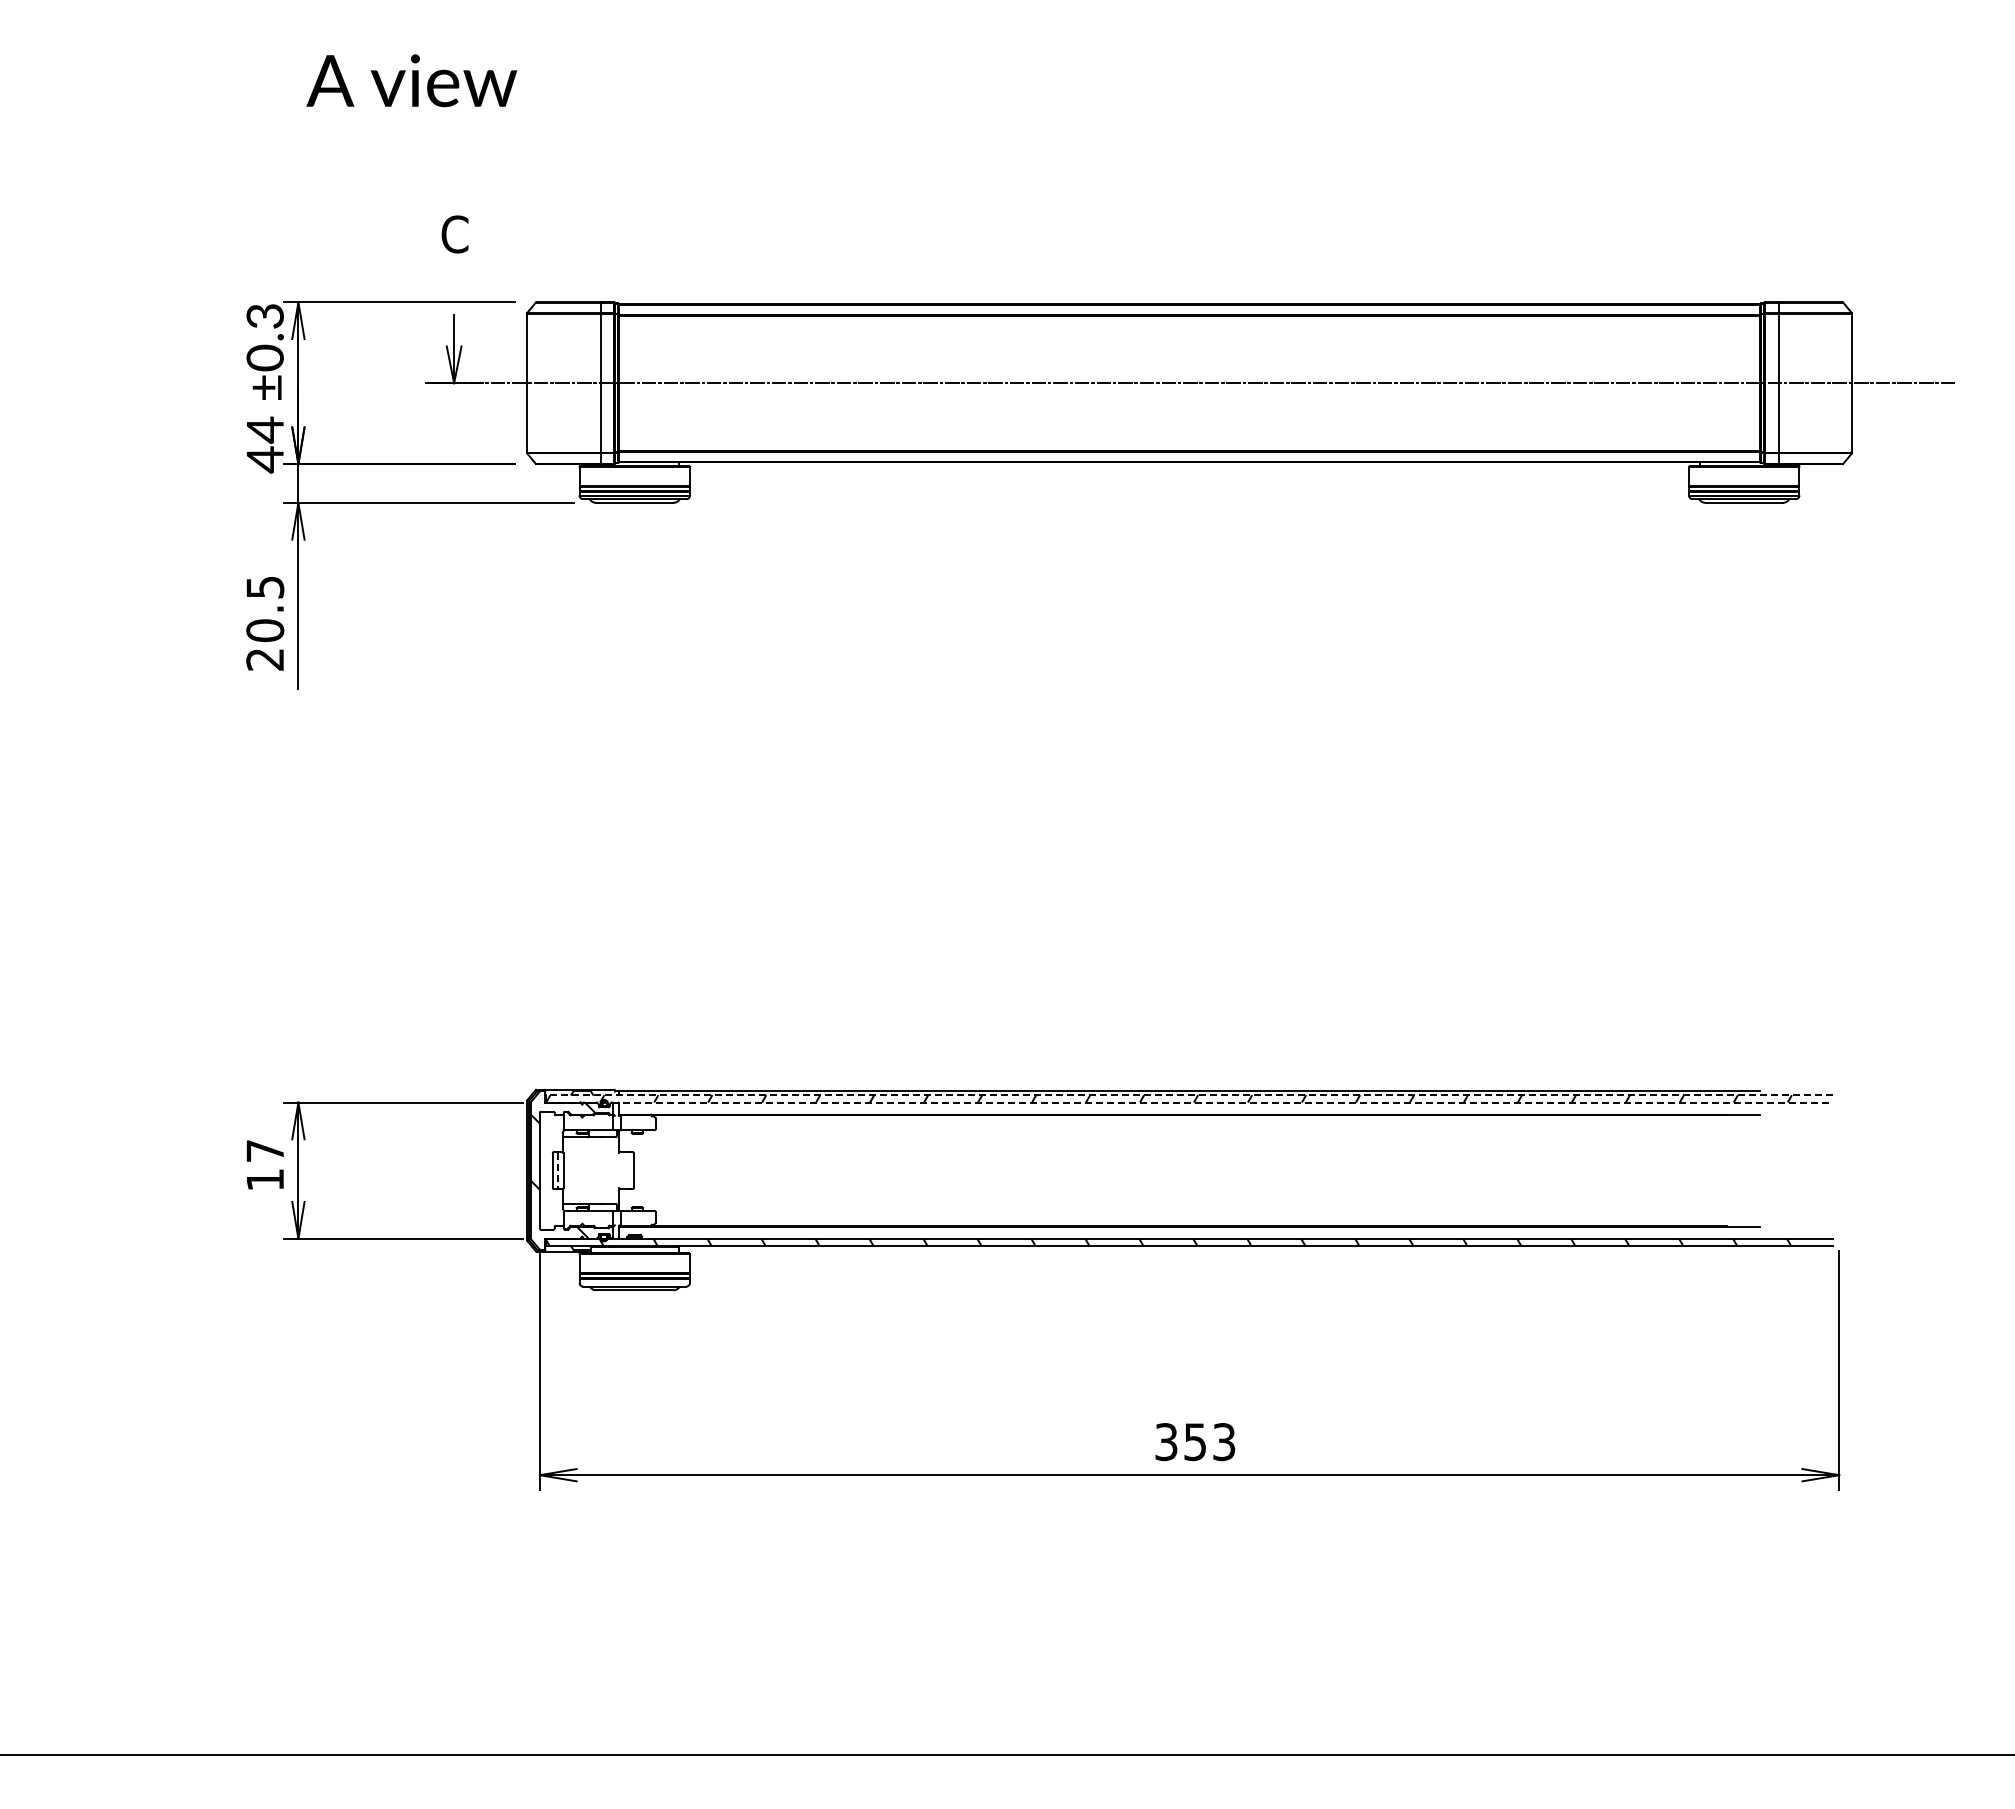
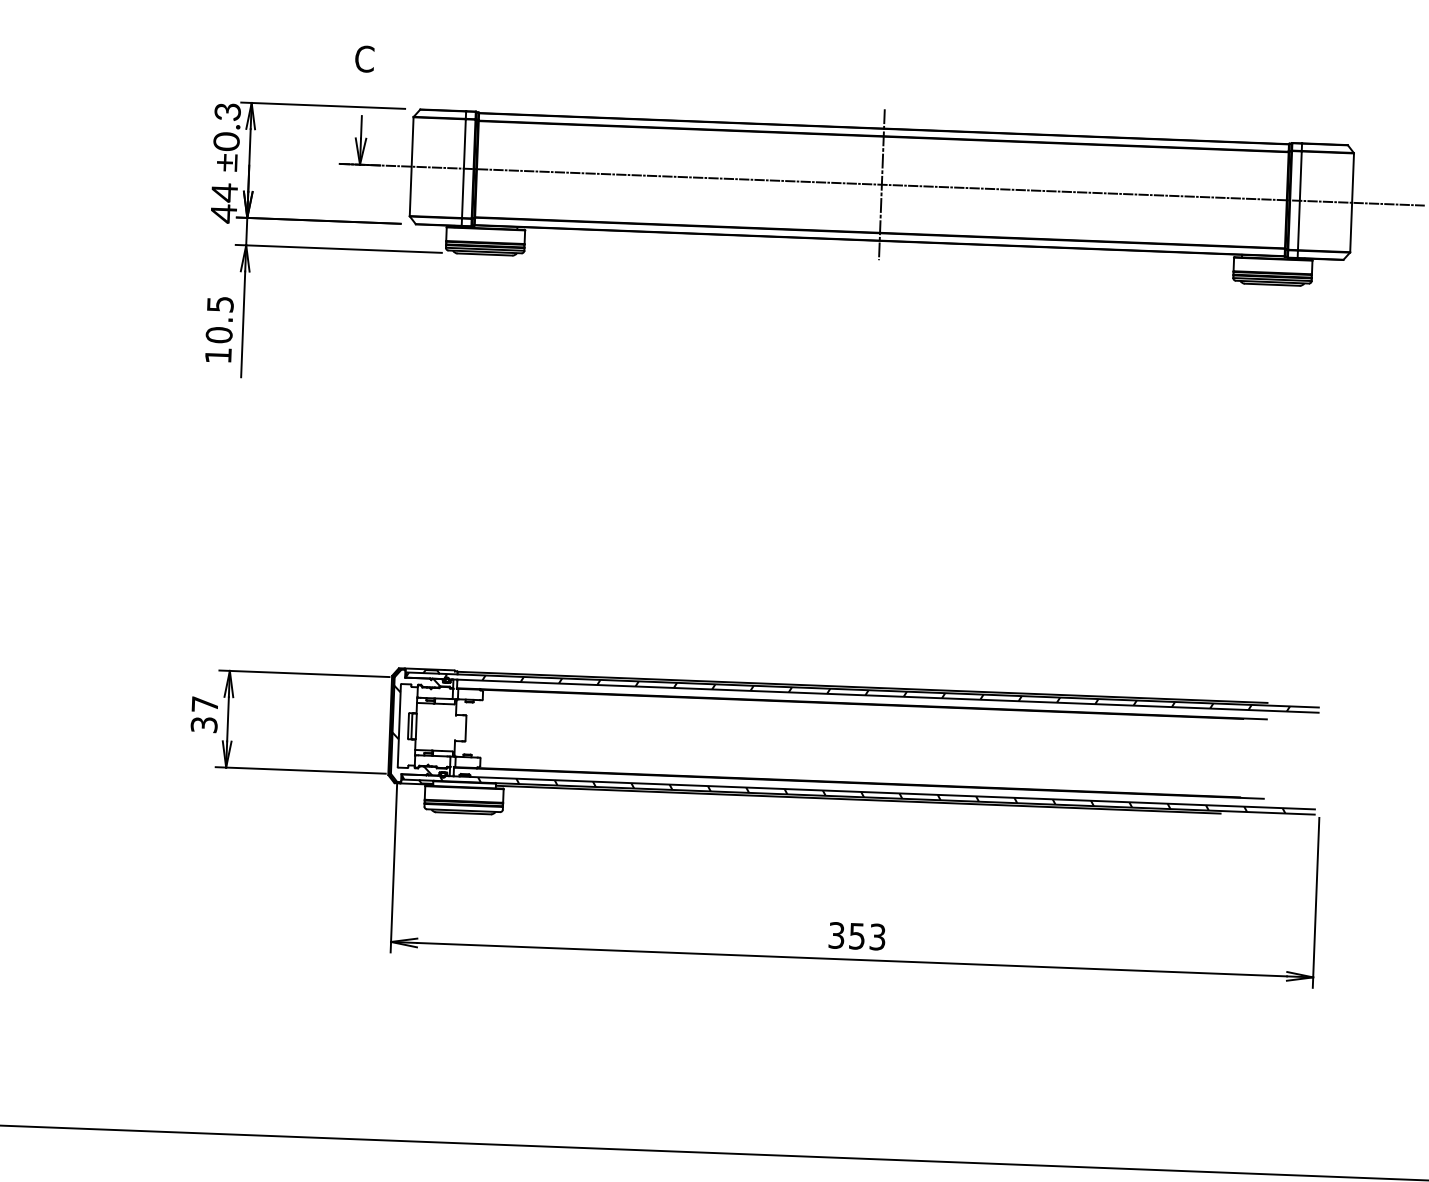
line: (1189, 382) -> (881, 184), added
text: (264, 659) -> (217, 355), 20.5 -> 10.5
line: (1189, 1095) -> (862, 690), dashed -> solid
line: (1190, 1102) -> (862, 695), dashed -> solid
line: (557, 1171) -> (411, 726), dashed -> solid
text: (265, 1179) -> (204, 724), 17 -> 37
line: (1189, 1249) -> (858, 799), added

